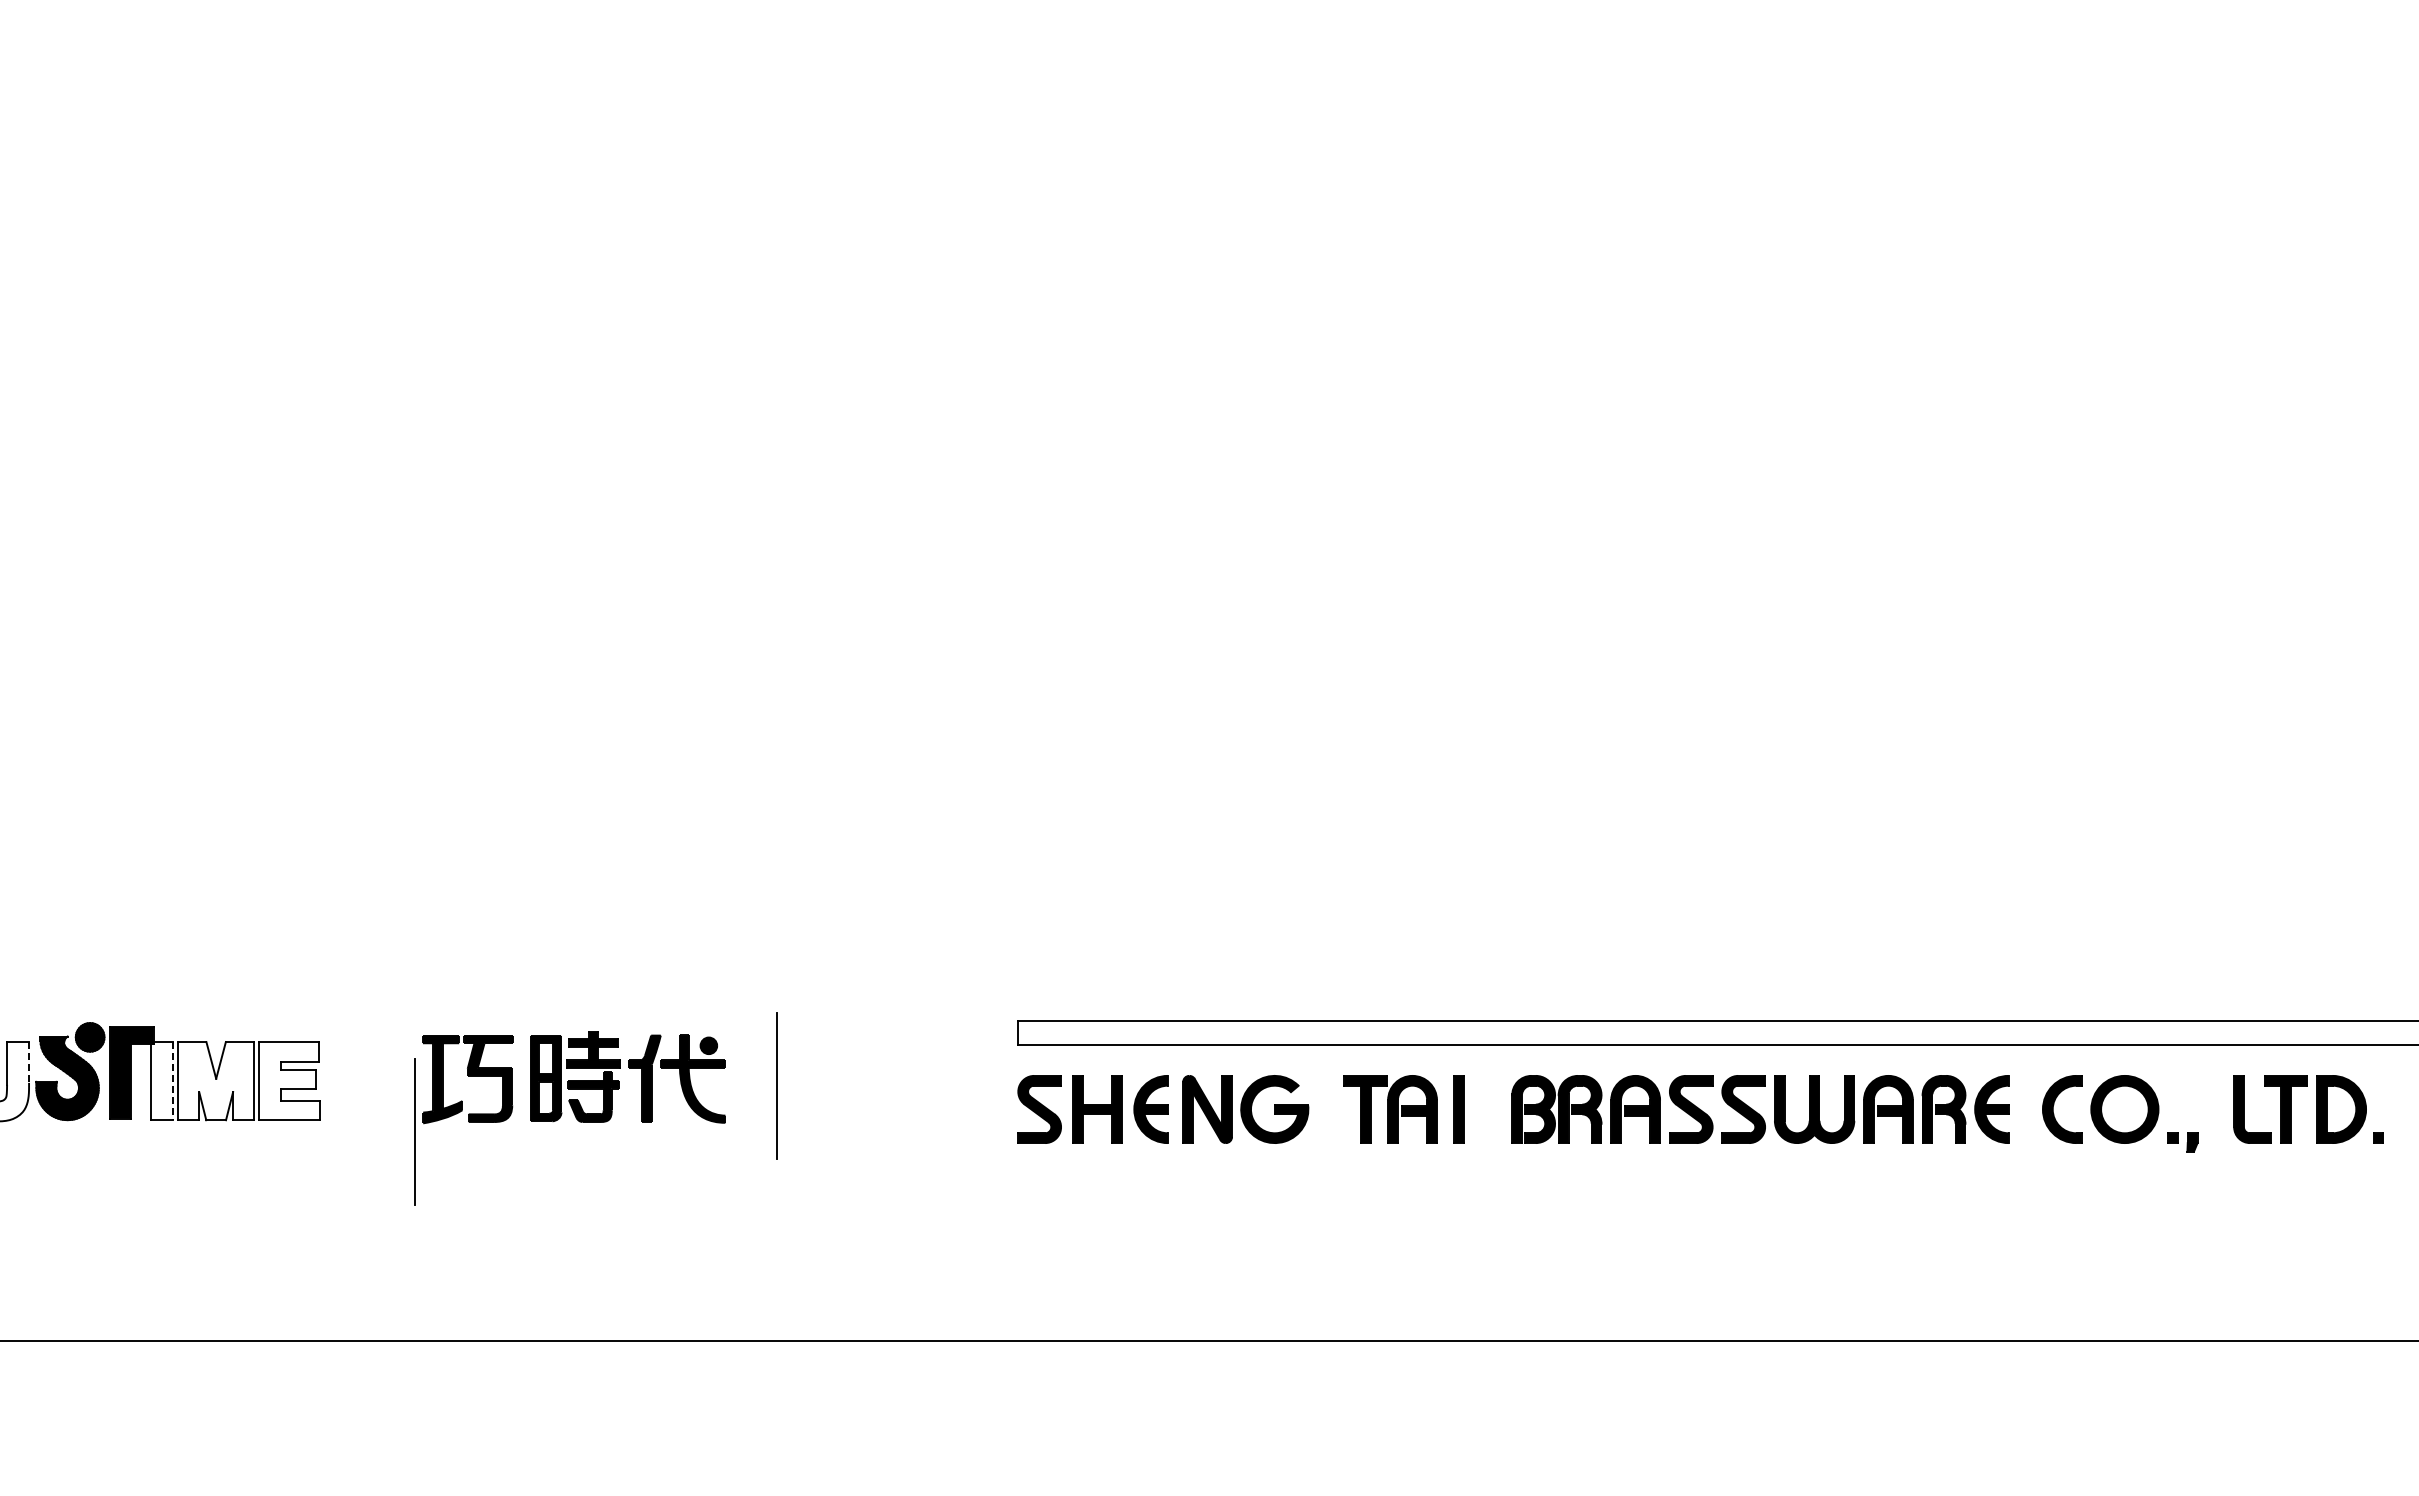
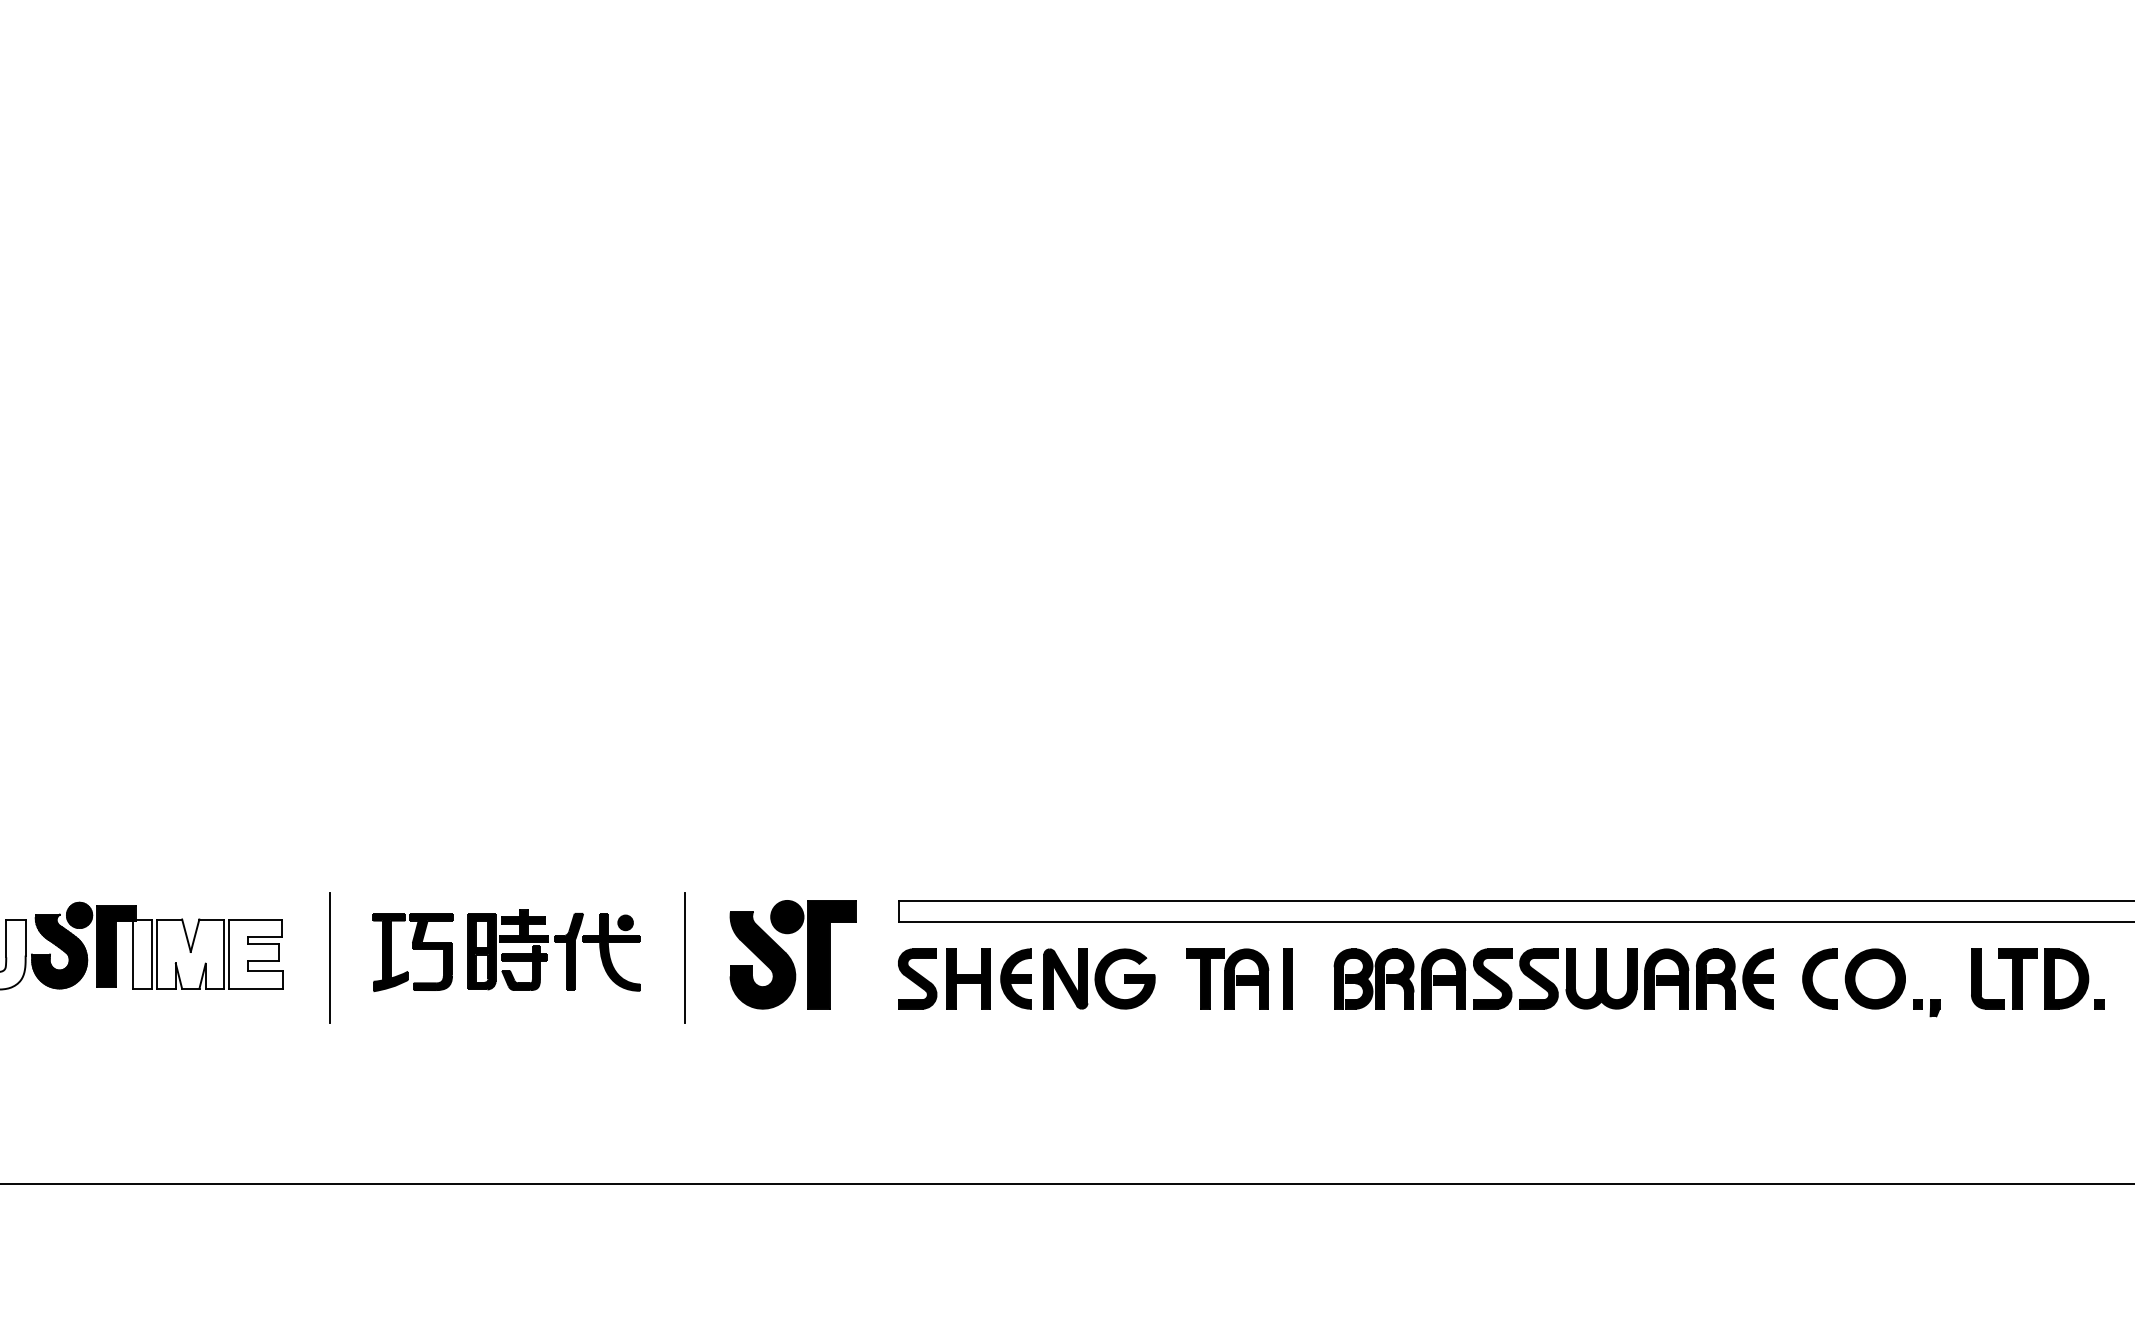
line: (29, 1062) -> (26, 937), dashed -> solid
line: (172, 1081) -> (152, 954), dashed -> solid
part: (898, 1081) -> (793, 954), added
line: (414, 1131) -> (329, 957), moved

